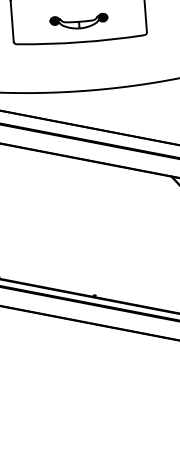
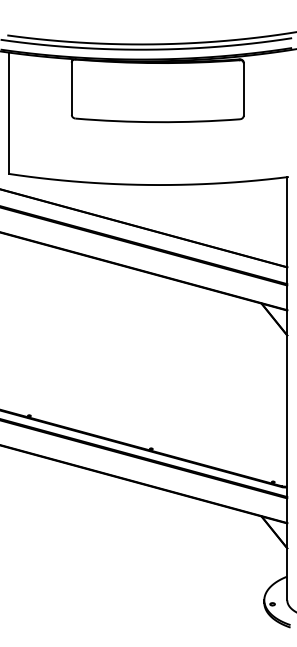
part: (78, 21) -> (157, 95), removed

